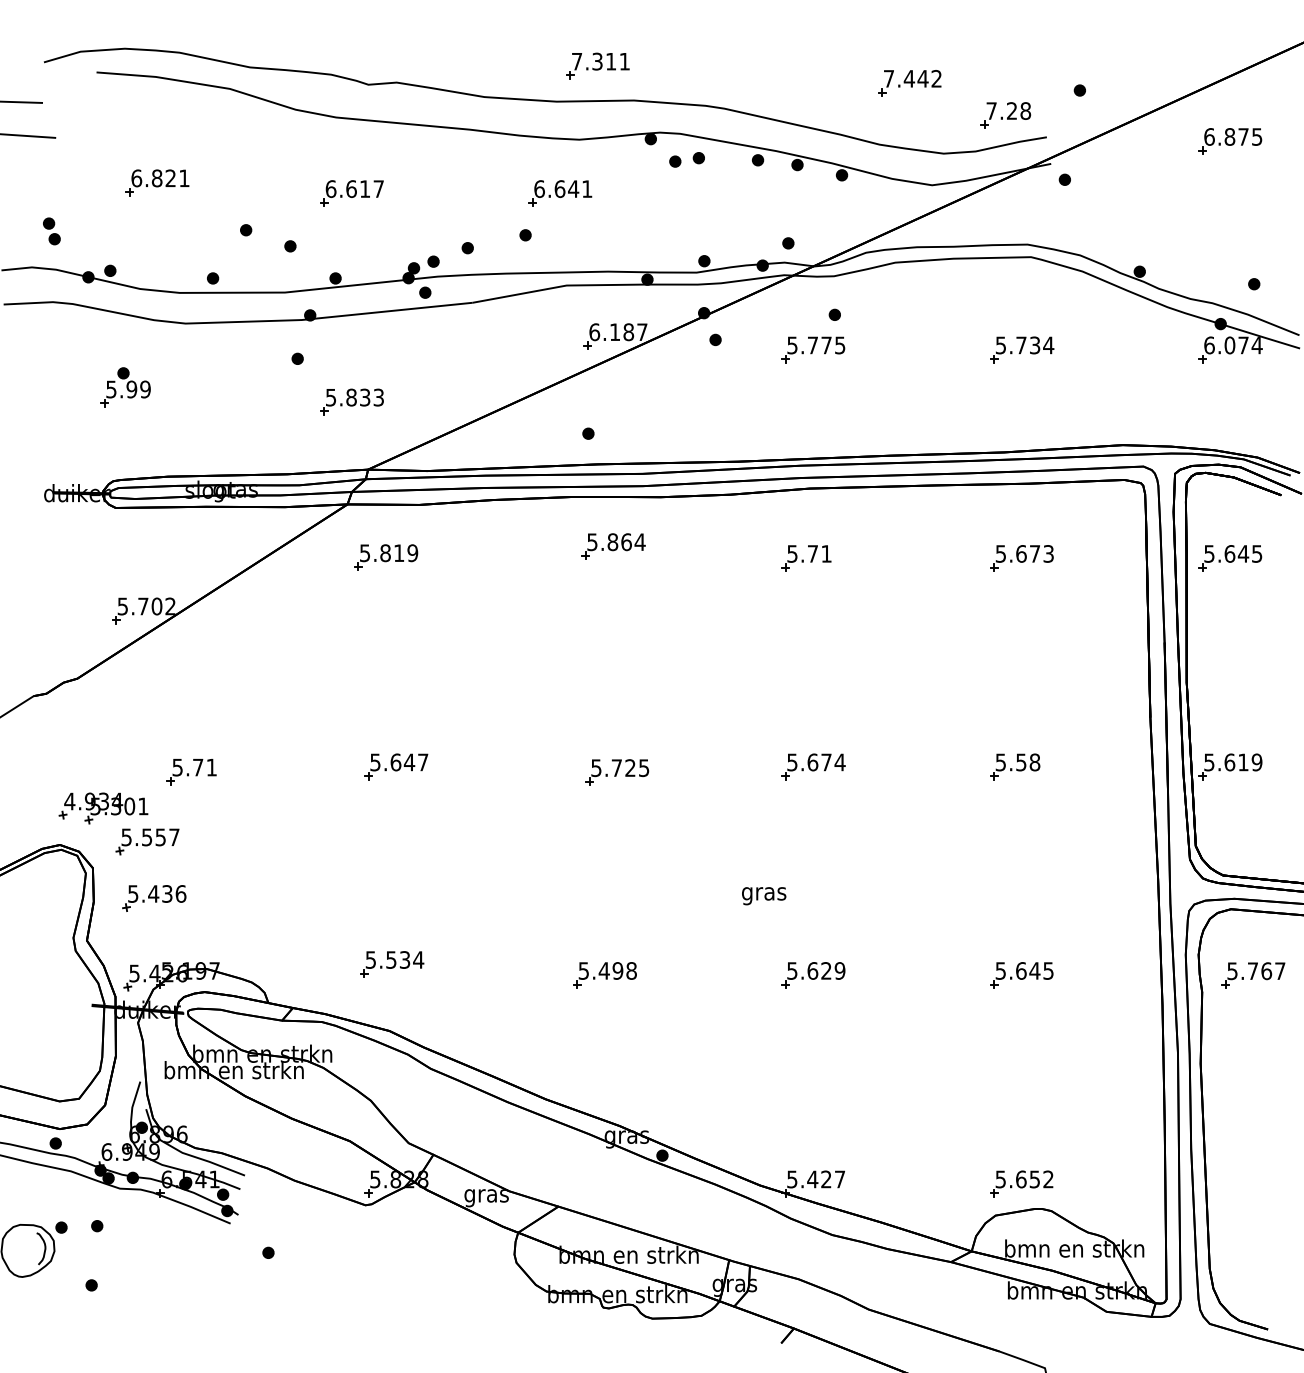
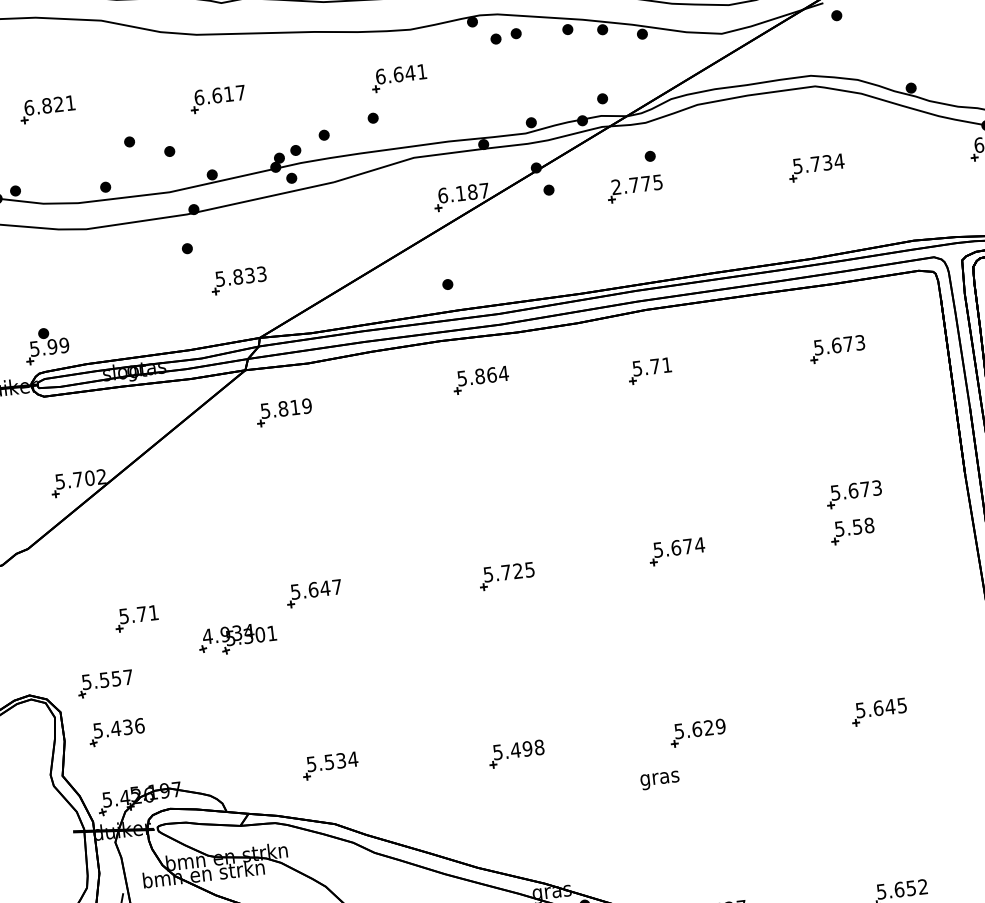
text: (792, 345) -> (616, 187), 5.775 -> 2.775
part: (125, 387) -> (46, 345), moved
part: (1021, 725) -> (853, 494), added
part: (103, 808) -> (237, 639), moved
text: (764, 896) -> (660, 780), moved

